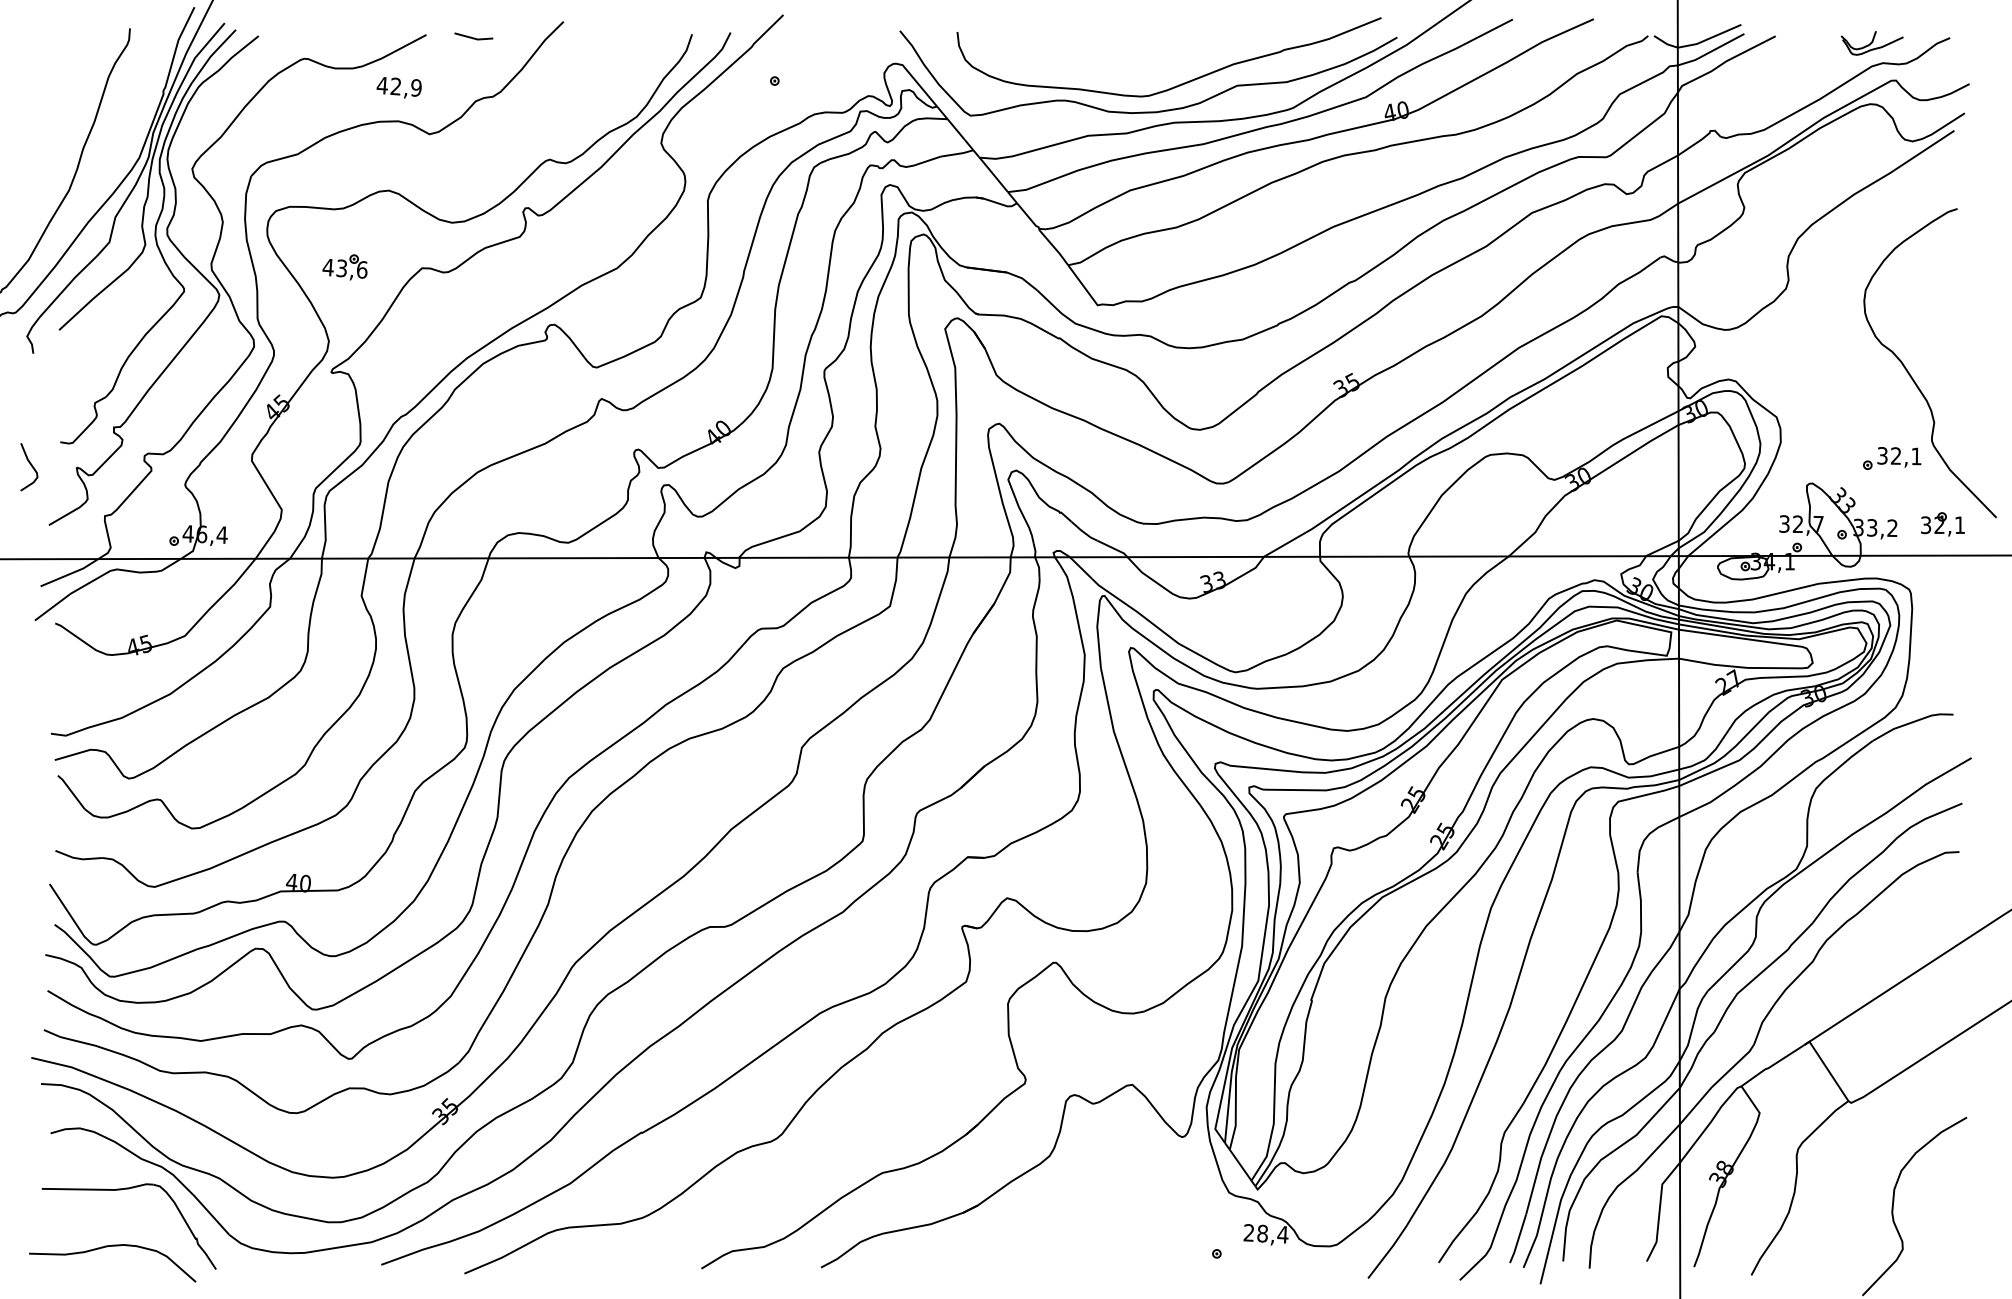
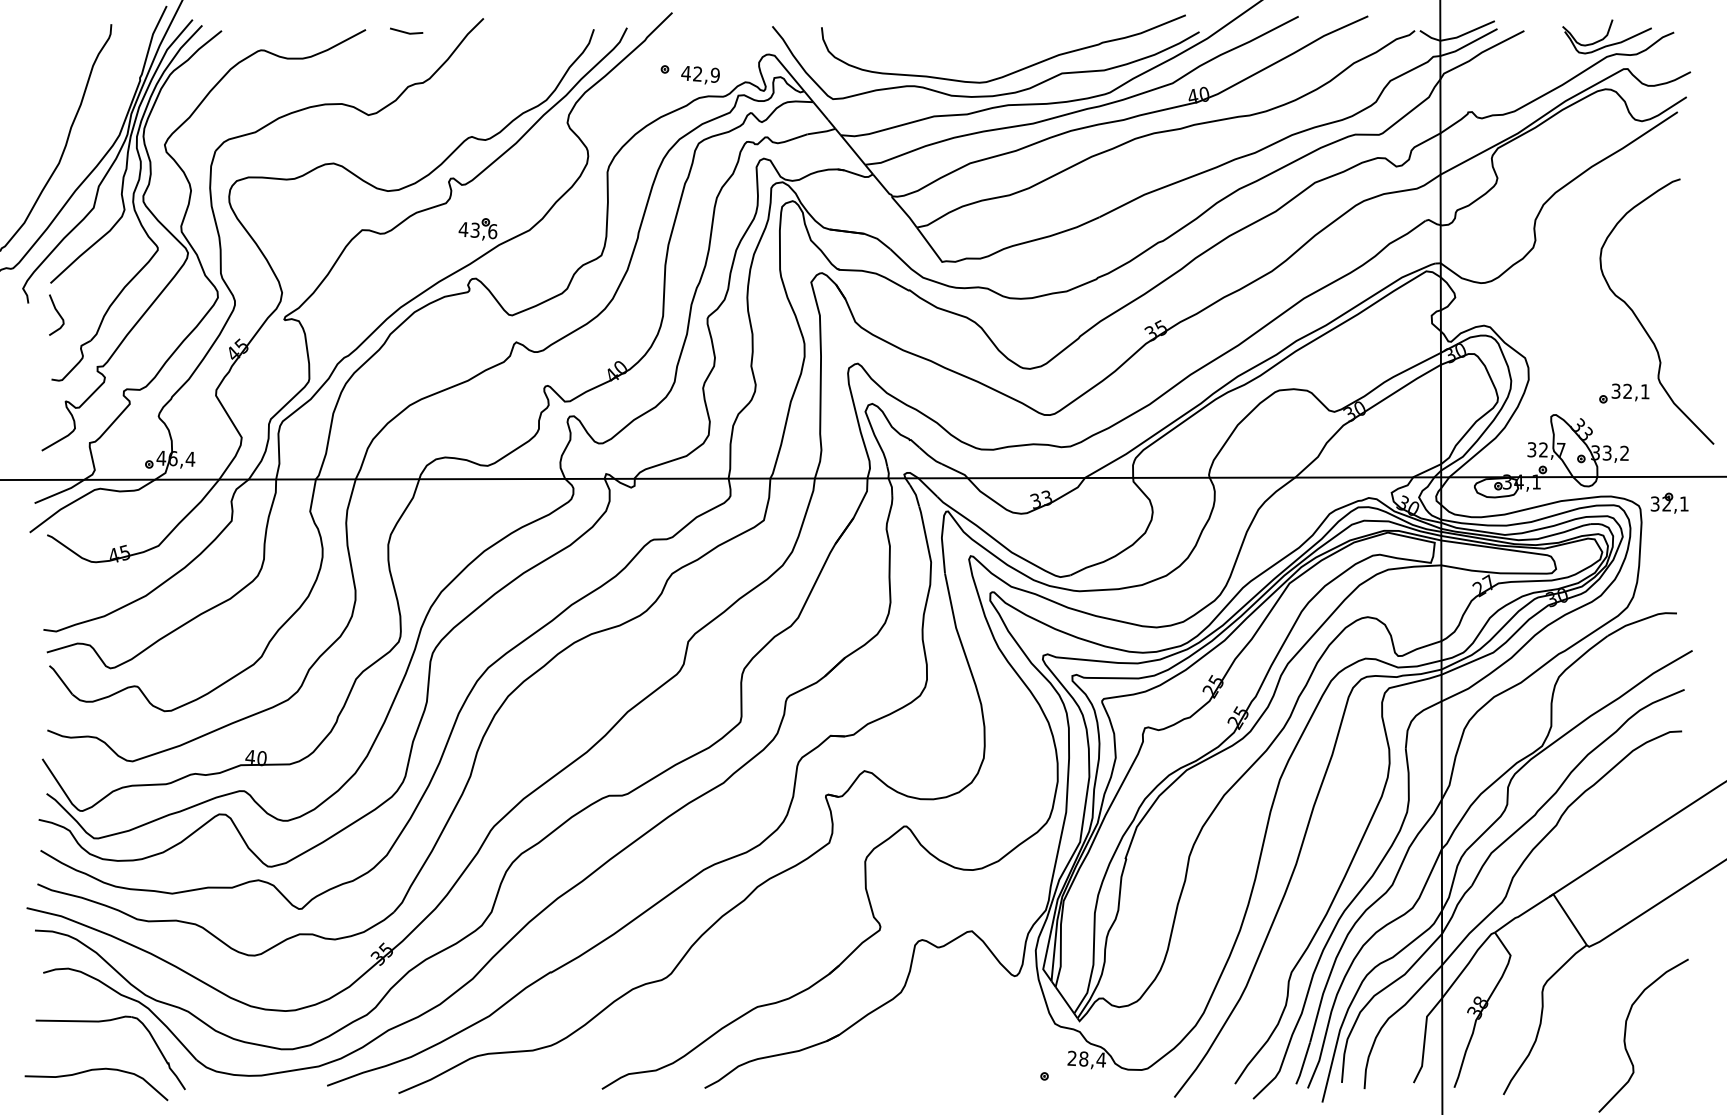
part: (1872, 43) -> (1607, 37), size x1.67
text: (398, 87) -> (699, 74), moved
part: (344, 267) -> (477, 229), moved
curve: (30, 465) -> (57, 313), moved
part: (1942, 524) -> (1669, 503), moved

